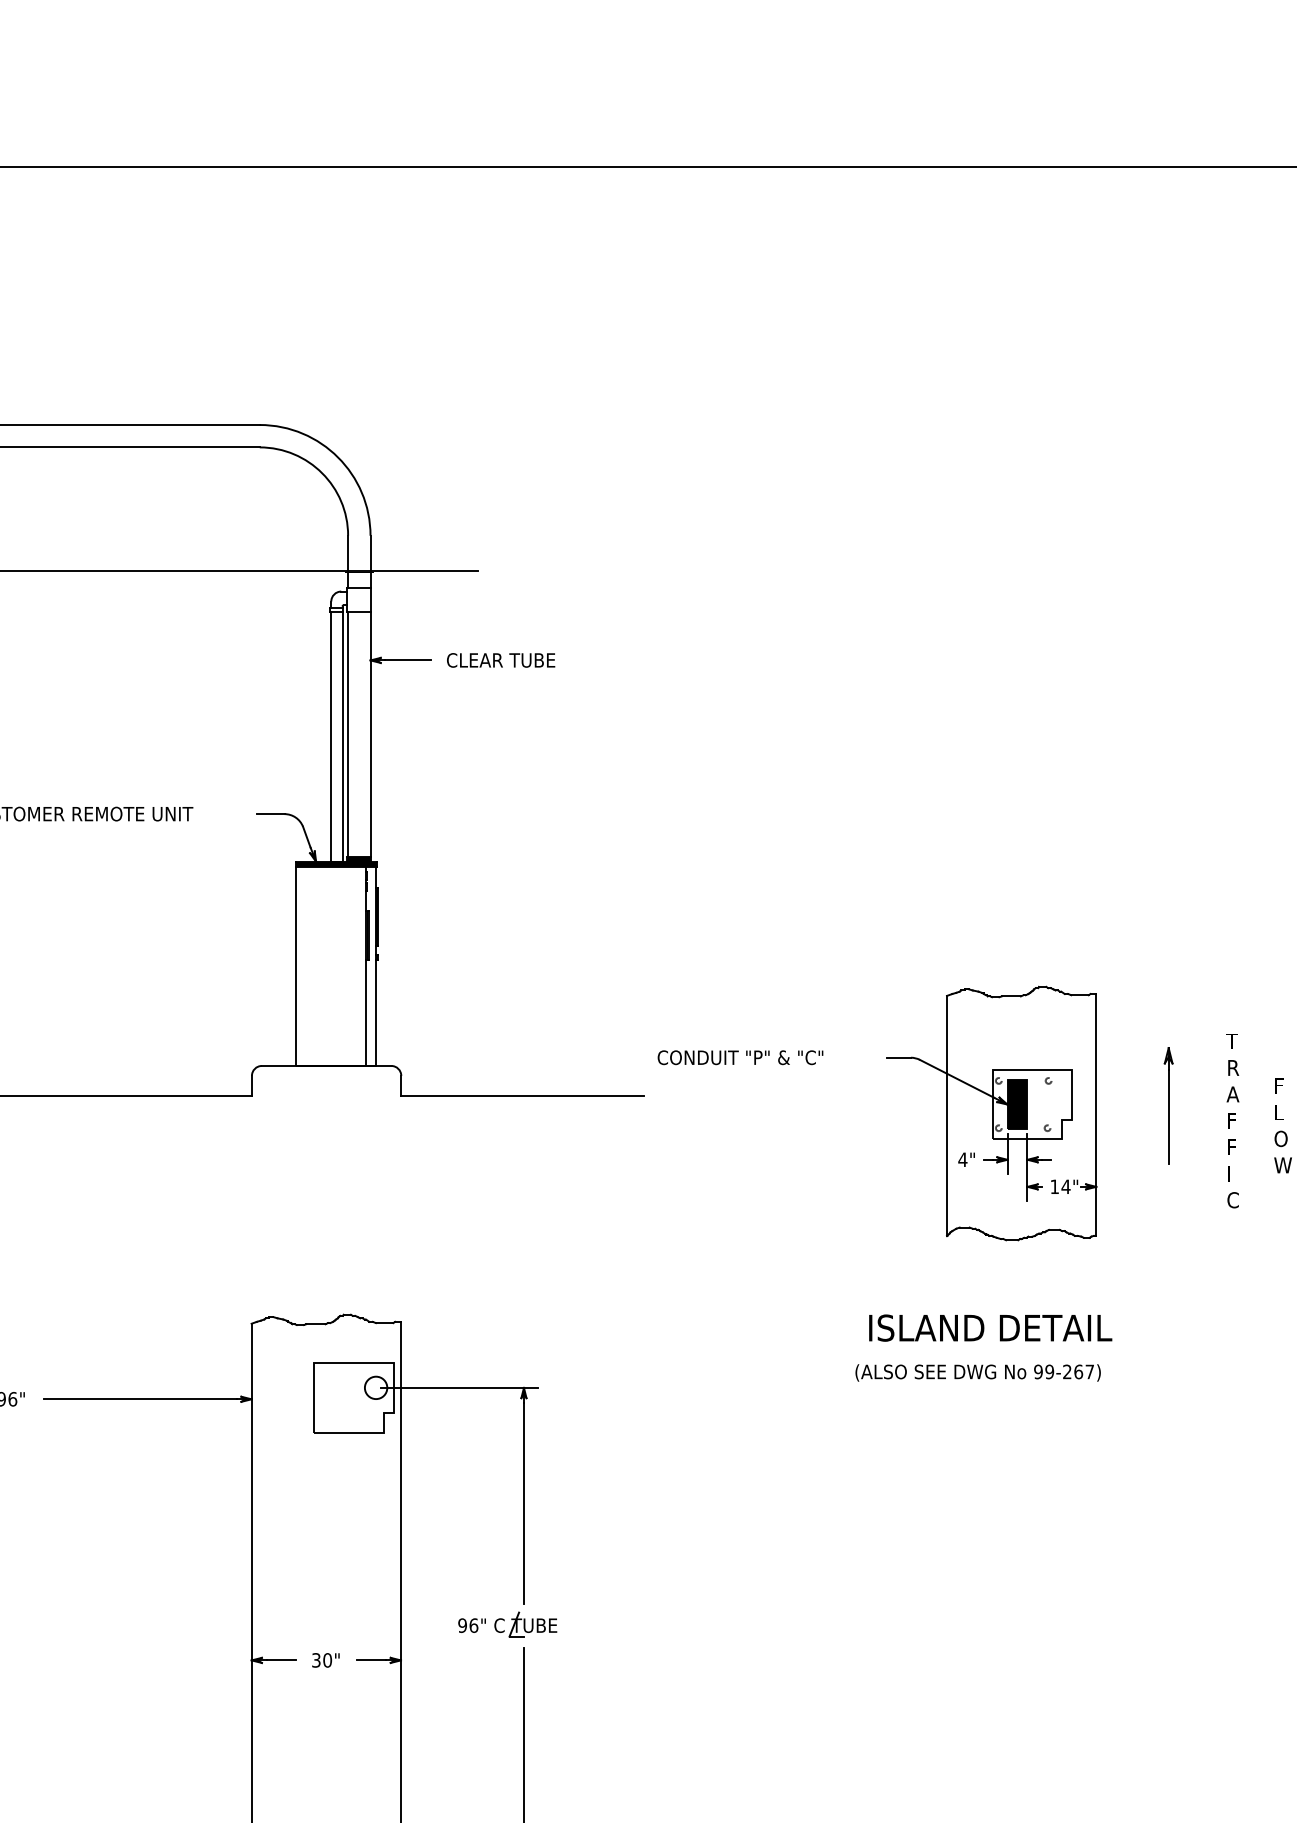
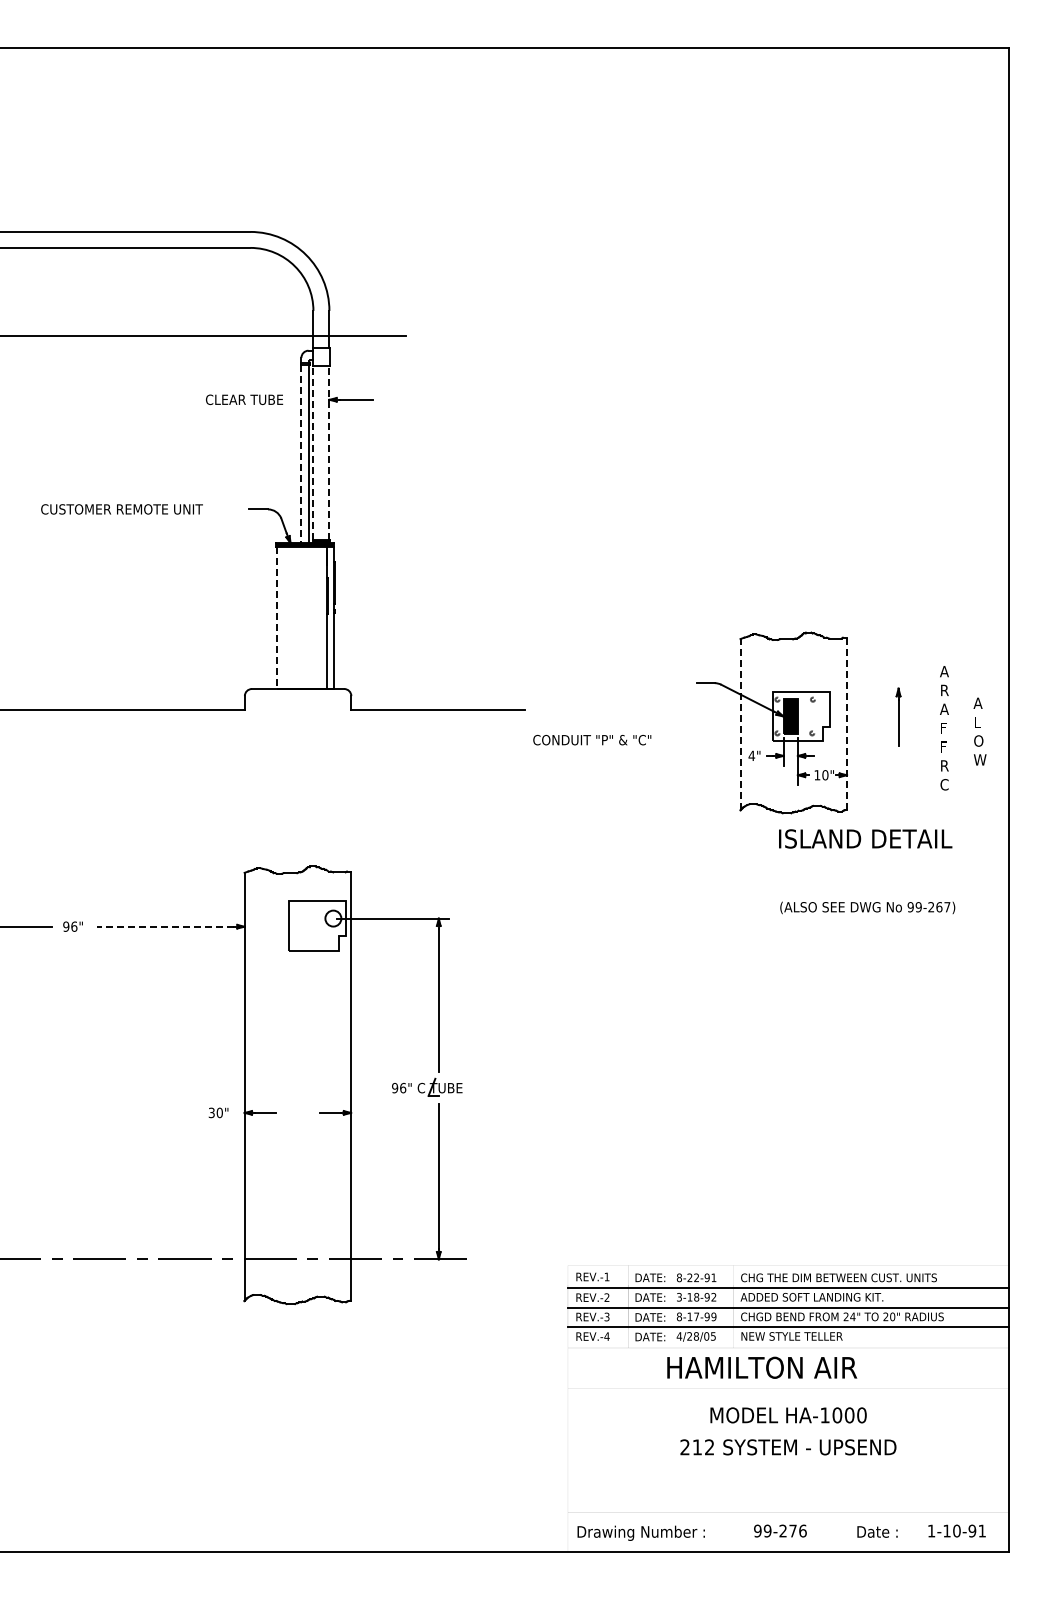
text: (501, 659) -> (244, 399), moved
line: (348, 734) -> (313, 452), solid -> dashed
line: (370, 734) -> (329, 452), solid -> dashed
line: (331, 738) -> (301, 455), solid -> dashed
line: (296, 967) -> (276, 618), solid -> dashed
text: (1233, 1041) -> (944, 671), T -> A
text: (740, 1058) -> (592, 740), moved
text: (1279, 1084) -> (977, 702), F -> A
part: (1168, 1105) -> (898, 717), size x0.7
line: (1097, 1114) -> (847, 723), solid -> dashed
line: (946, 1115) -> (740, 724), solid -> dashed
text: (1233, 1173) -> (944, 765), I -> R
text: (1066, 1187) -> (825, 775), 14" -> 10"
text: (990, 1327) -> (865, 838), moved
text: (977, 1372) -> (867, 907), moved
line: (140, 1398) -> (165, 926), solid -> dashed
text: (325, 1659) -> (218, 1112), moved

